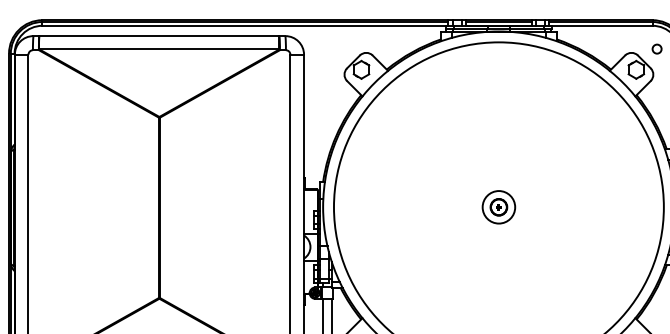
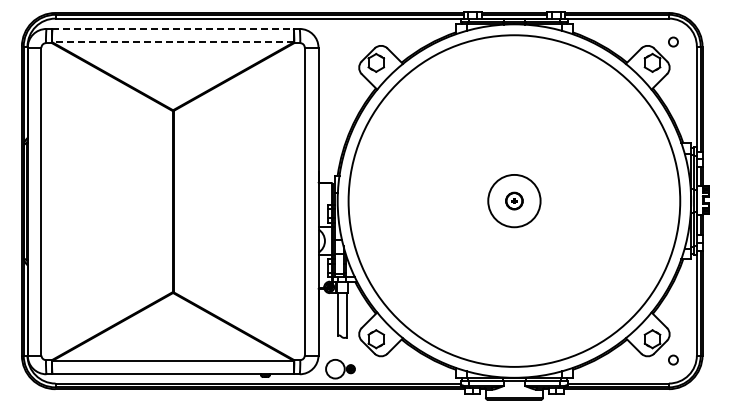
line: (159, 35) -> (173, 28), solid -> dashed
line: (159, 49) -> (173, 42), solid -> dashed
circle: (499, 206) -> (514, 200), size x1.6

